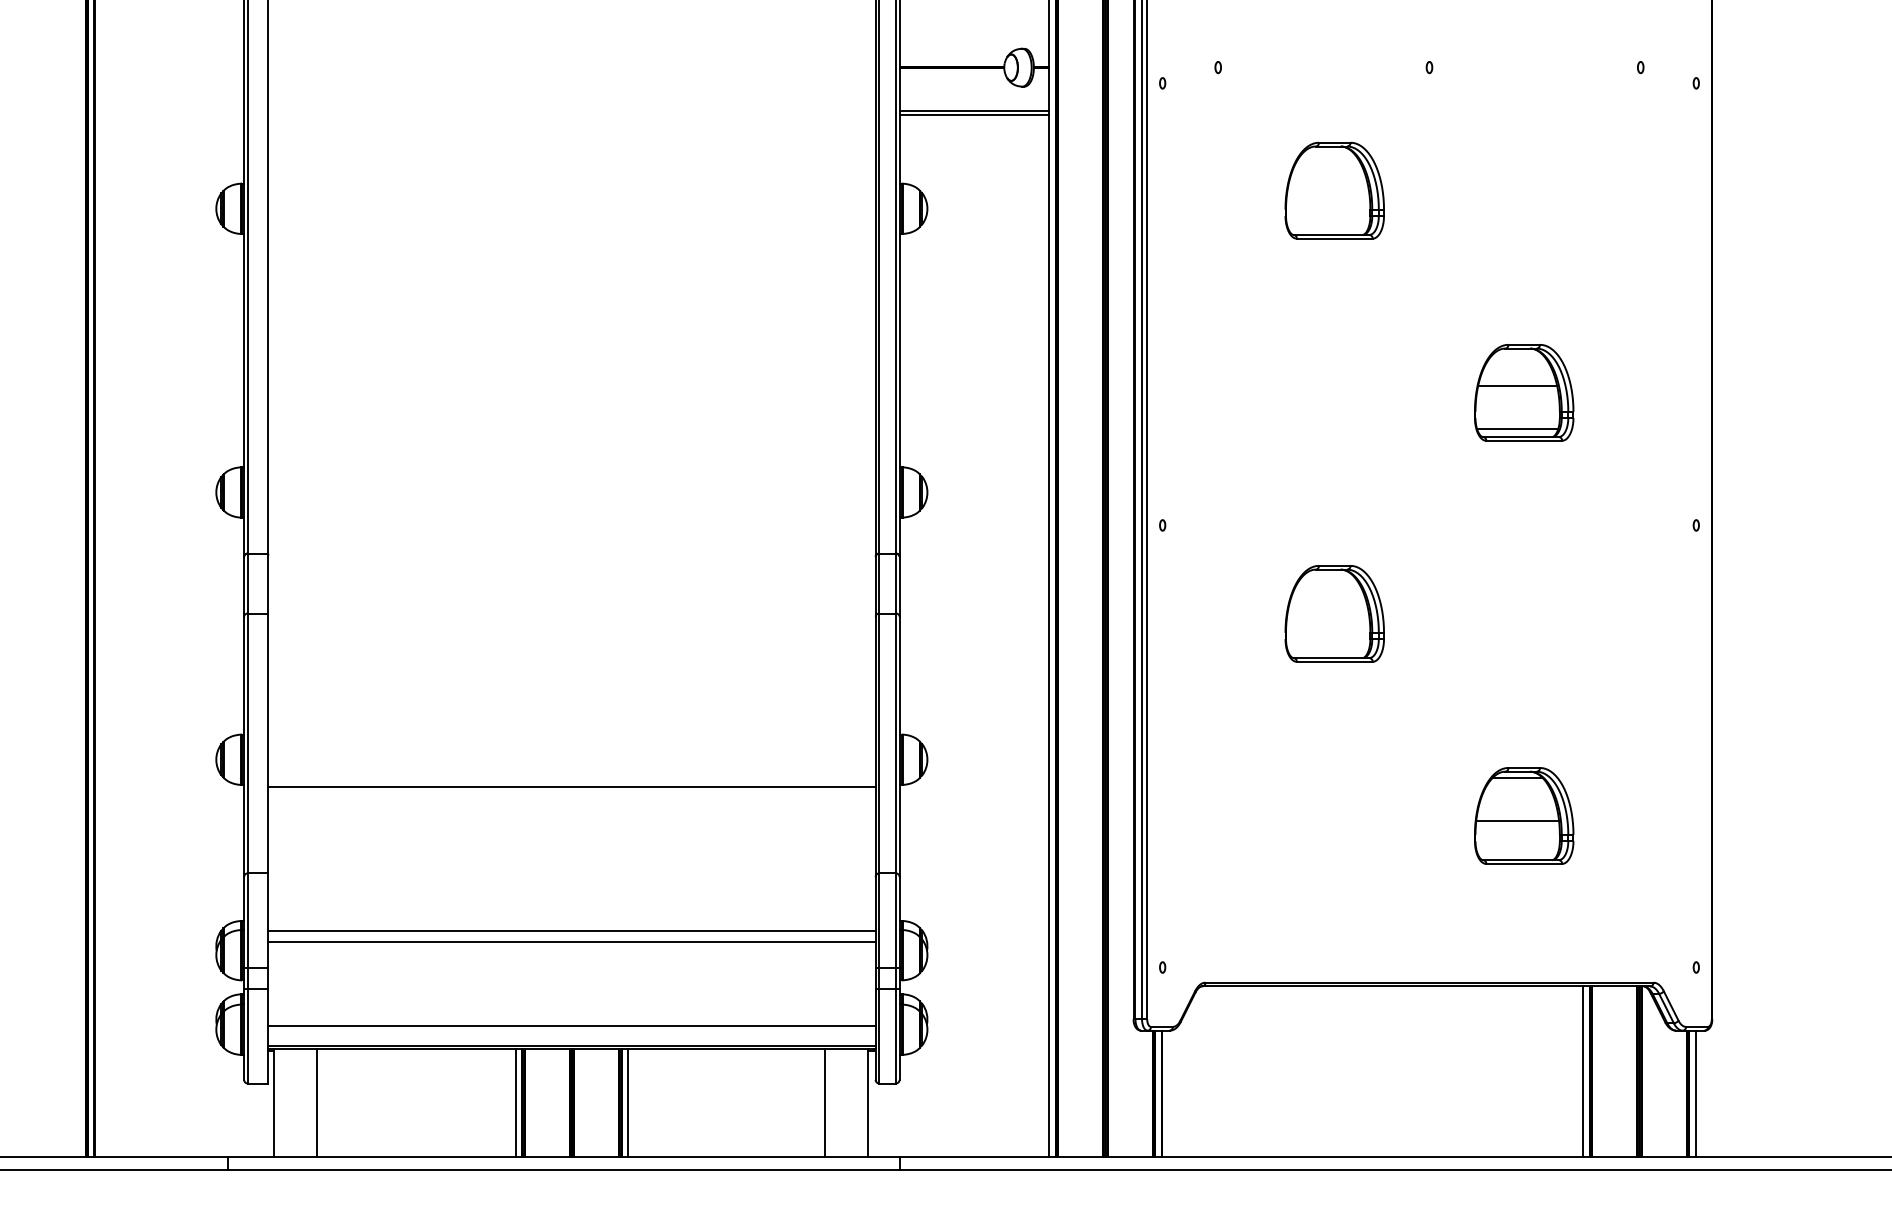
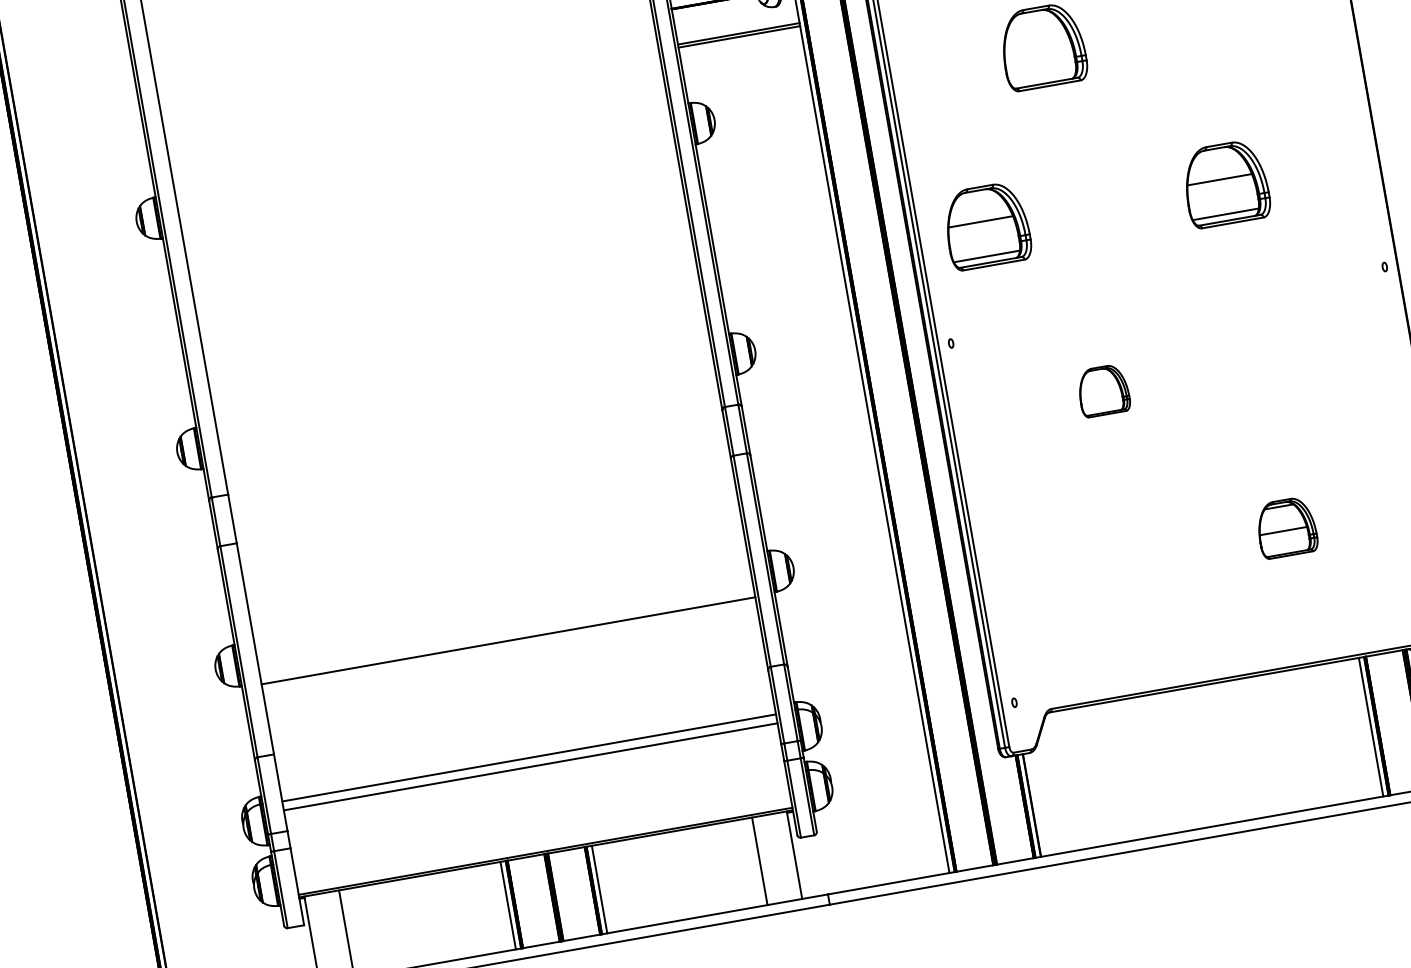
part: (1230, 392) -> (987, 225), added
part: (1334, 613) -> (1103, 390), size x0.6
part: (1524, 815) -> (1286, 527), size x0.7
line: (571, 1026) -> (542, 835), removed

